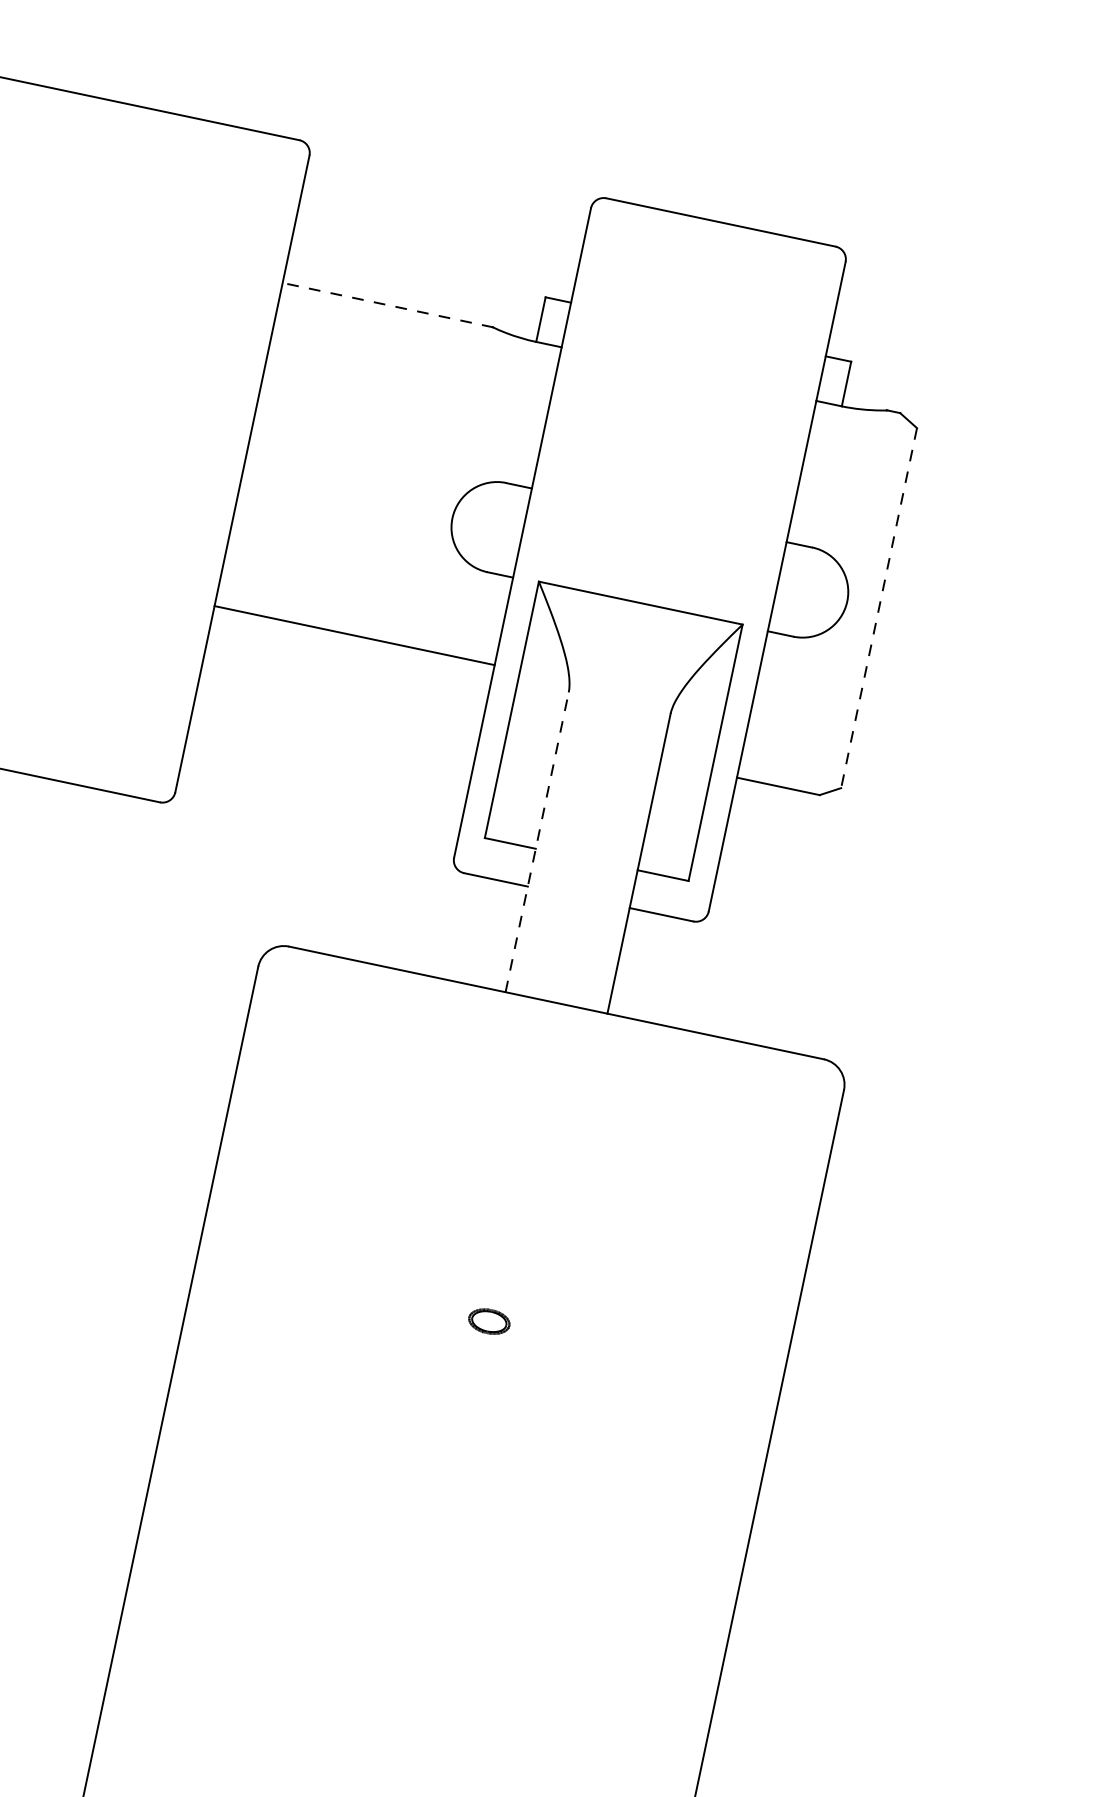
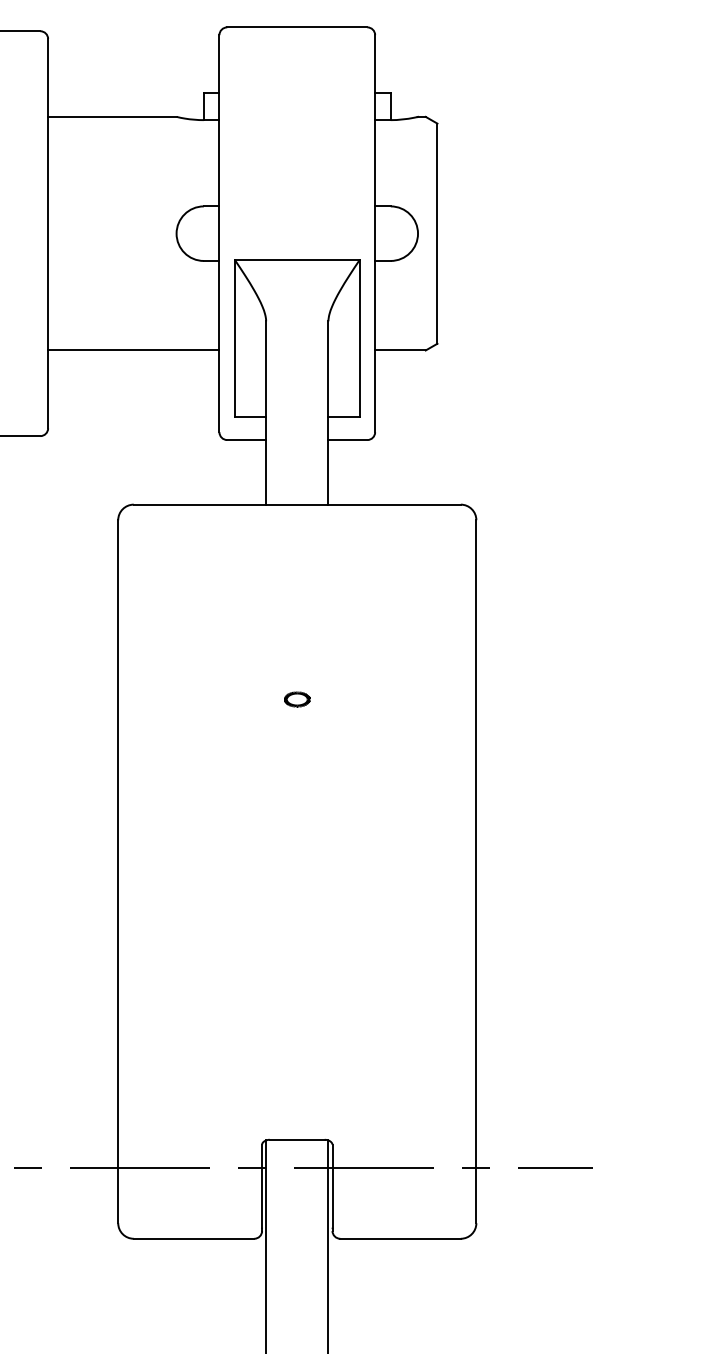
line: (388, 304) -> (112, 116), dashed -> solid
line: (878, 609) -> (437, 234), dashed -> solid
line: (354, 635) -> (133, 350), moved
line: (537, 841) -> (266, 412), dashed -> solid

